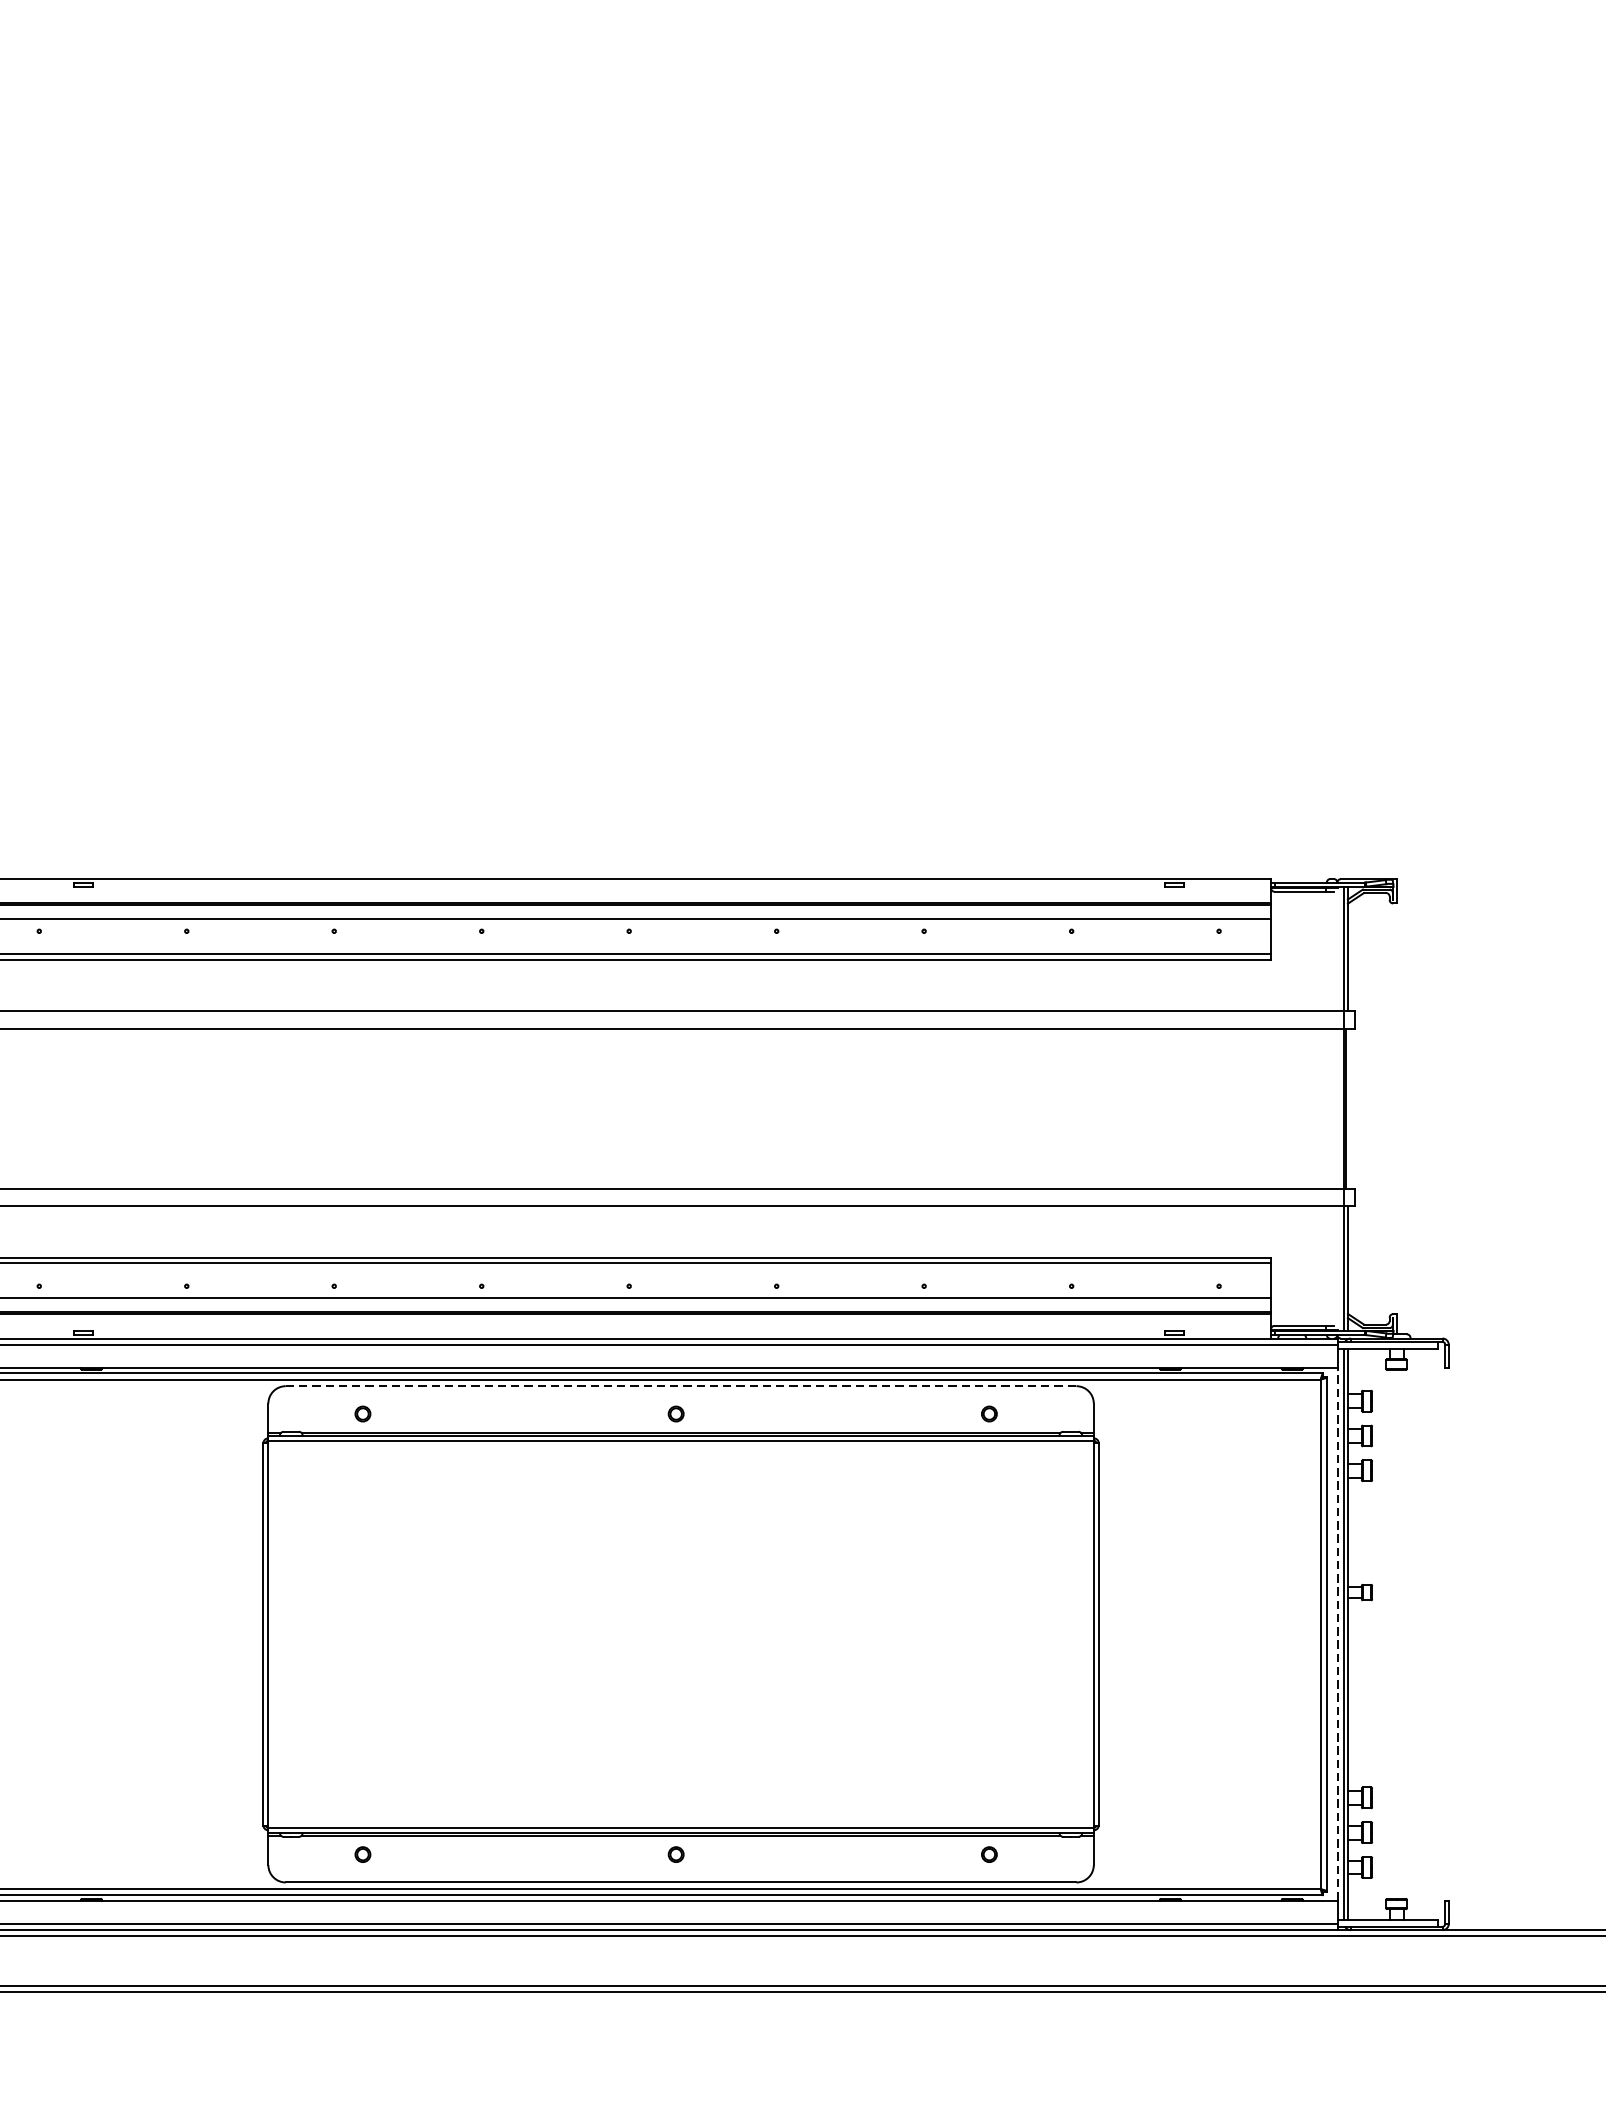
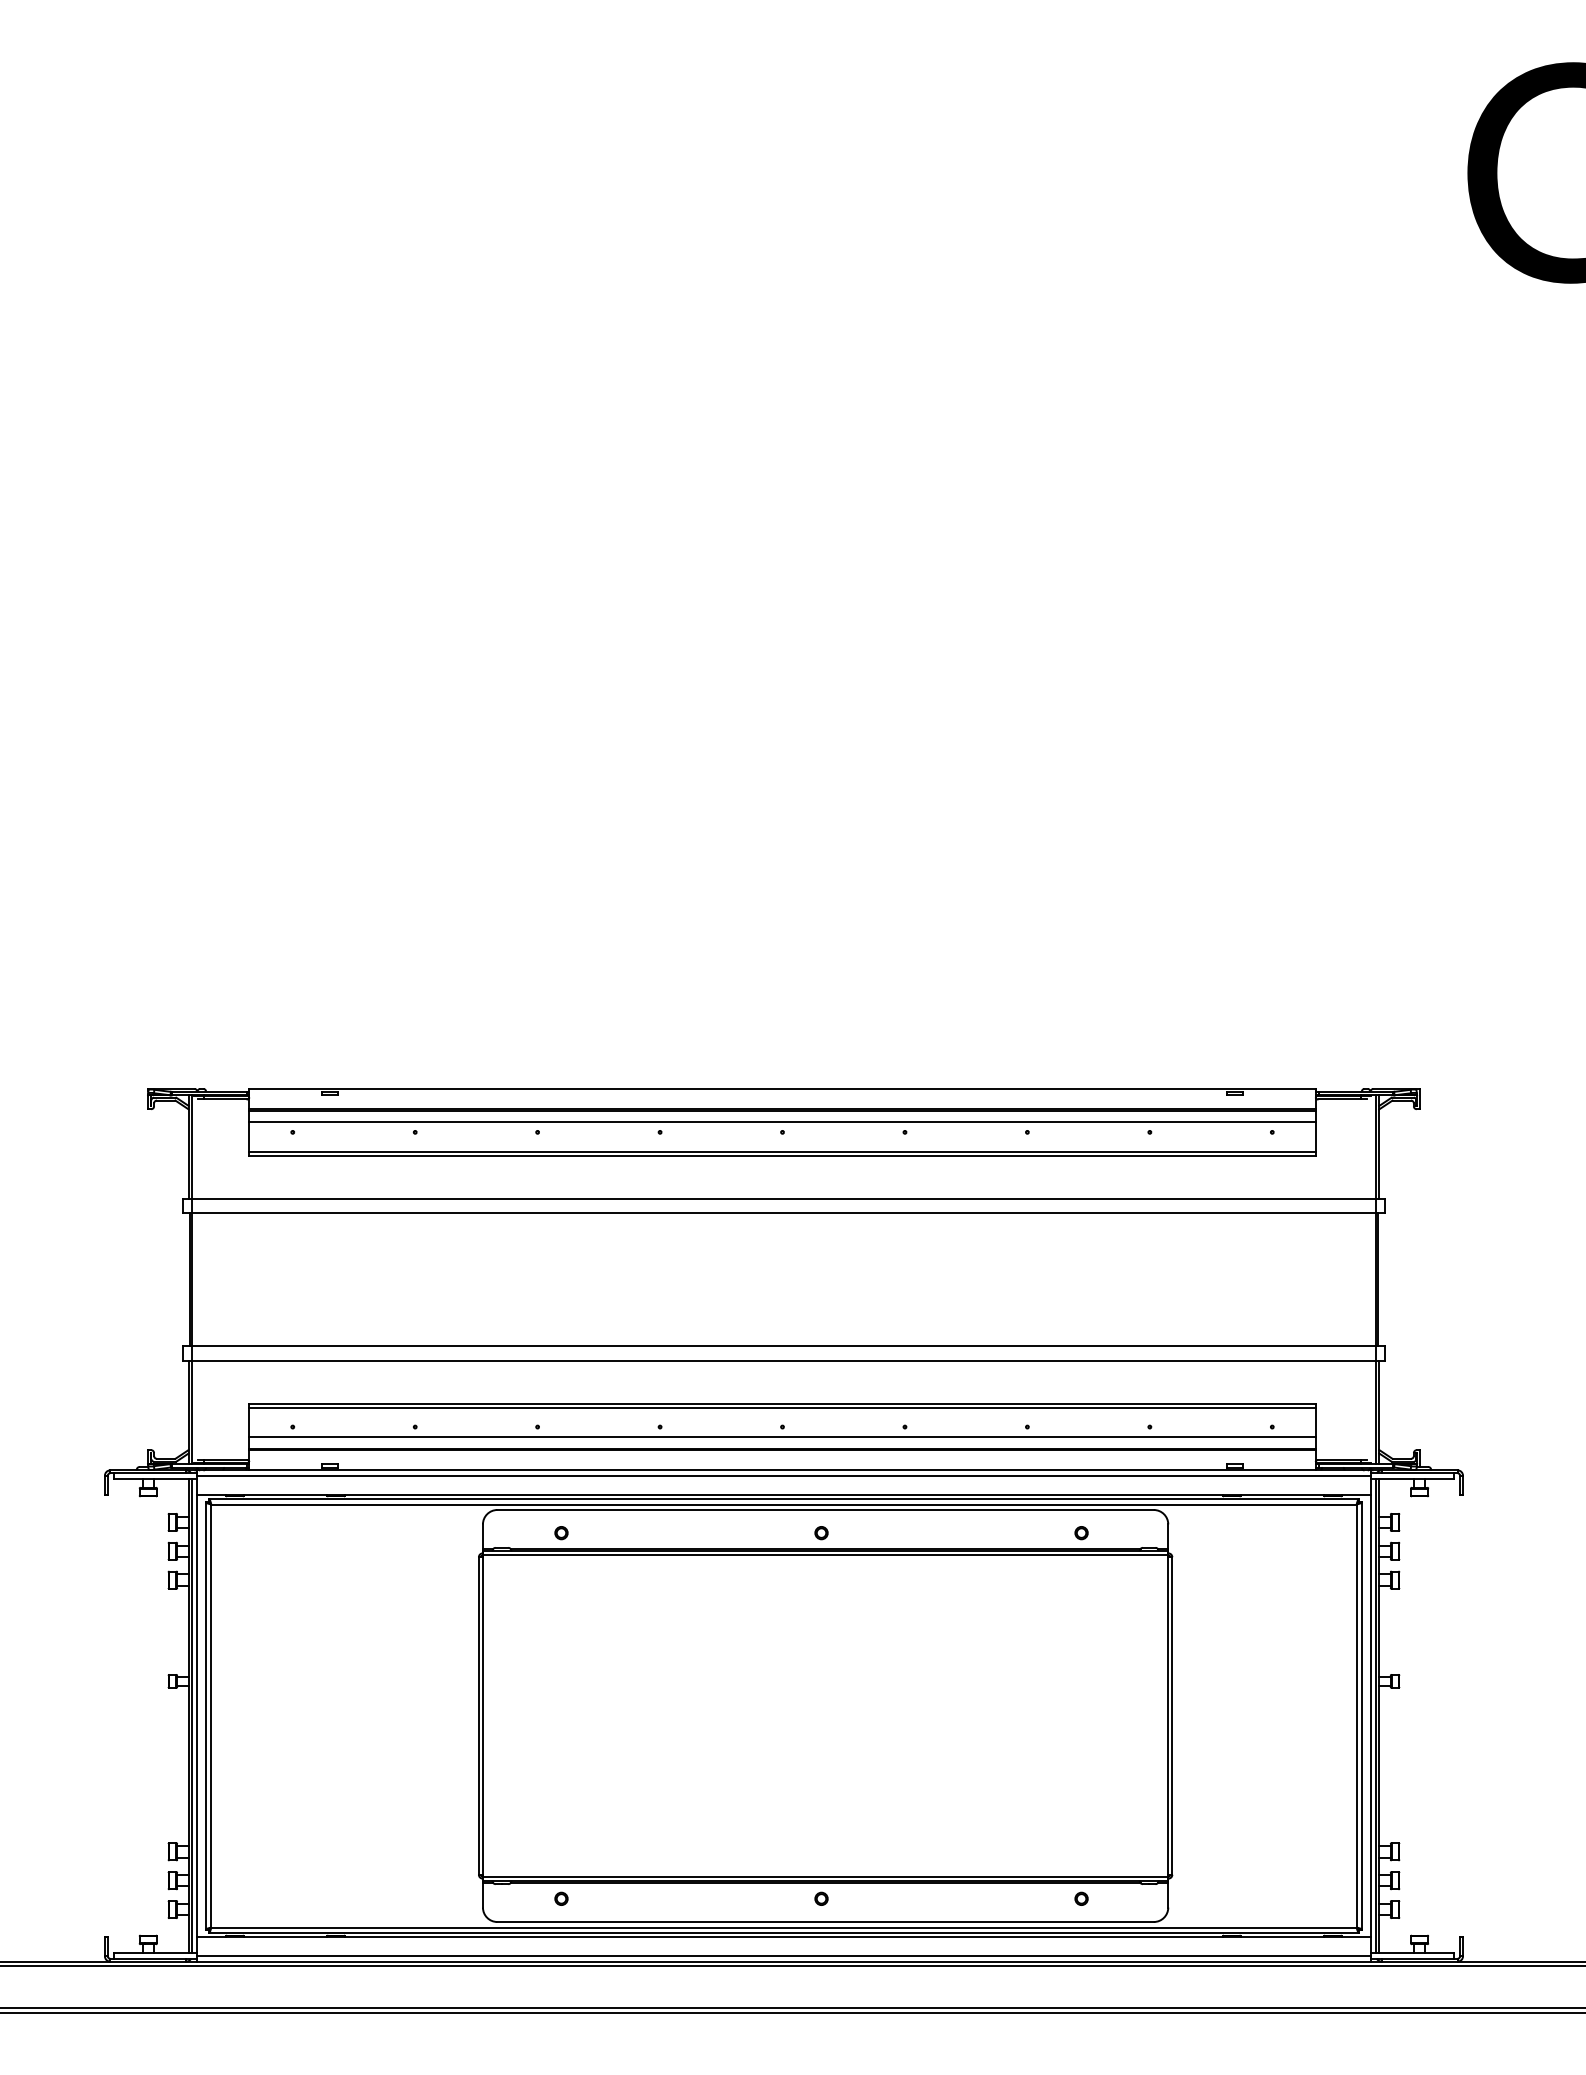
line: (682, 1385) -> (826, 1509), dashed -> solid
line: (1338, 1633) -> (1371, 1715), dashed -> solid

